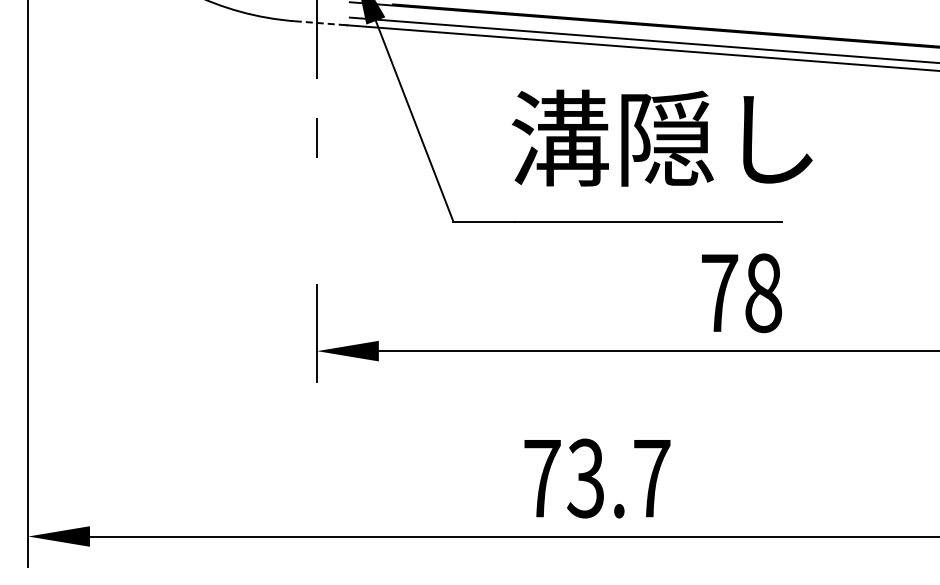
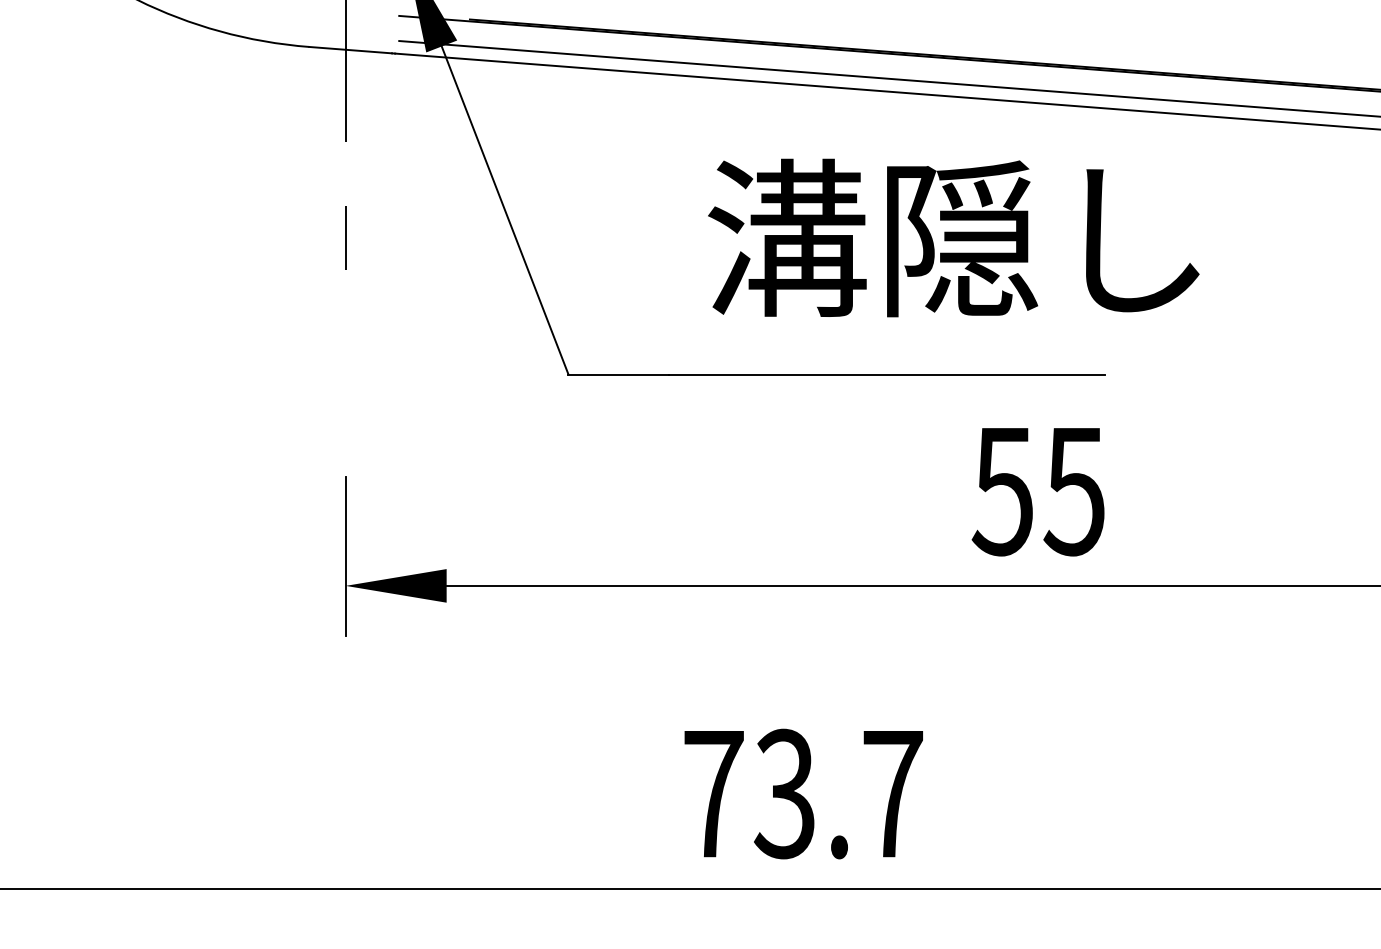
line: (320, 23) -> (351, 50), dashed -> solid
text: (662, 137) -> (954, 236), moved
text: (741, 293) -> (1039, 491), 78 -> 55

